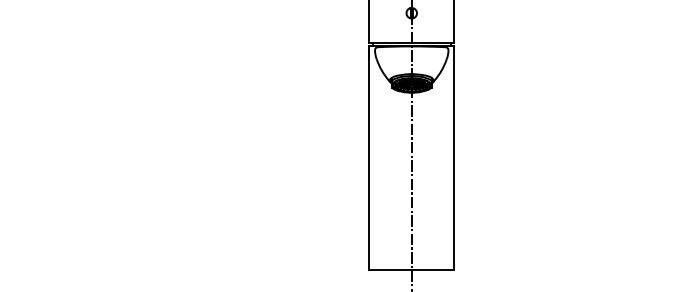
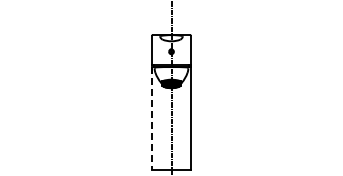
line: (368, 158) -> (151, 118), solid -> dashed

